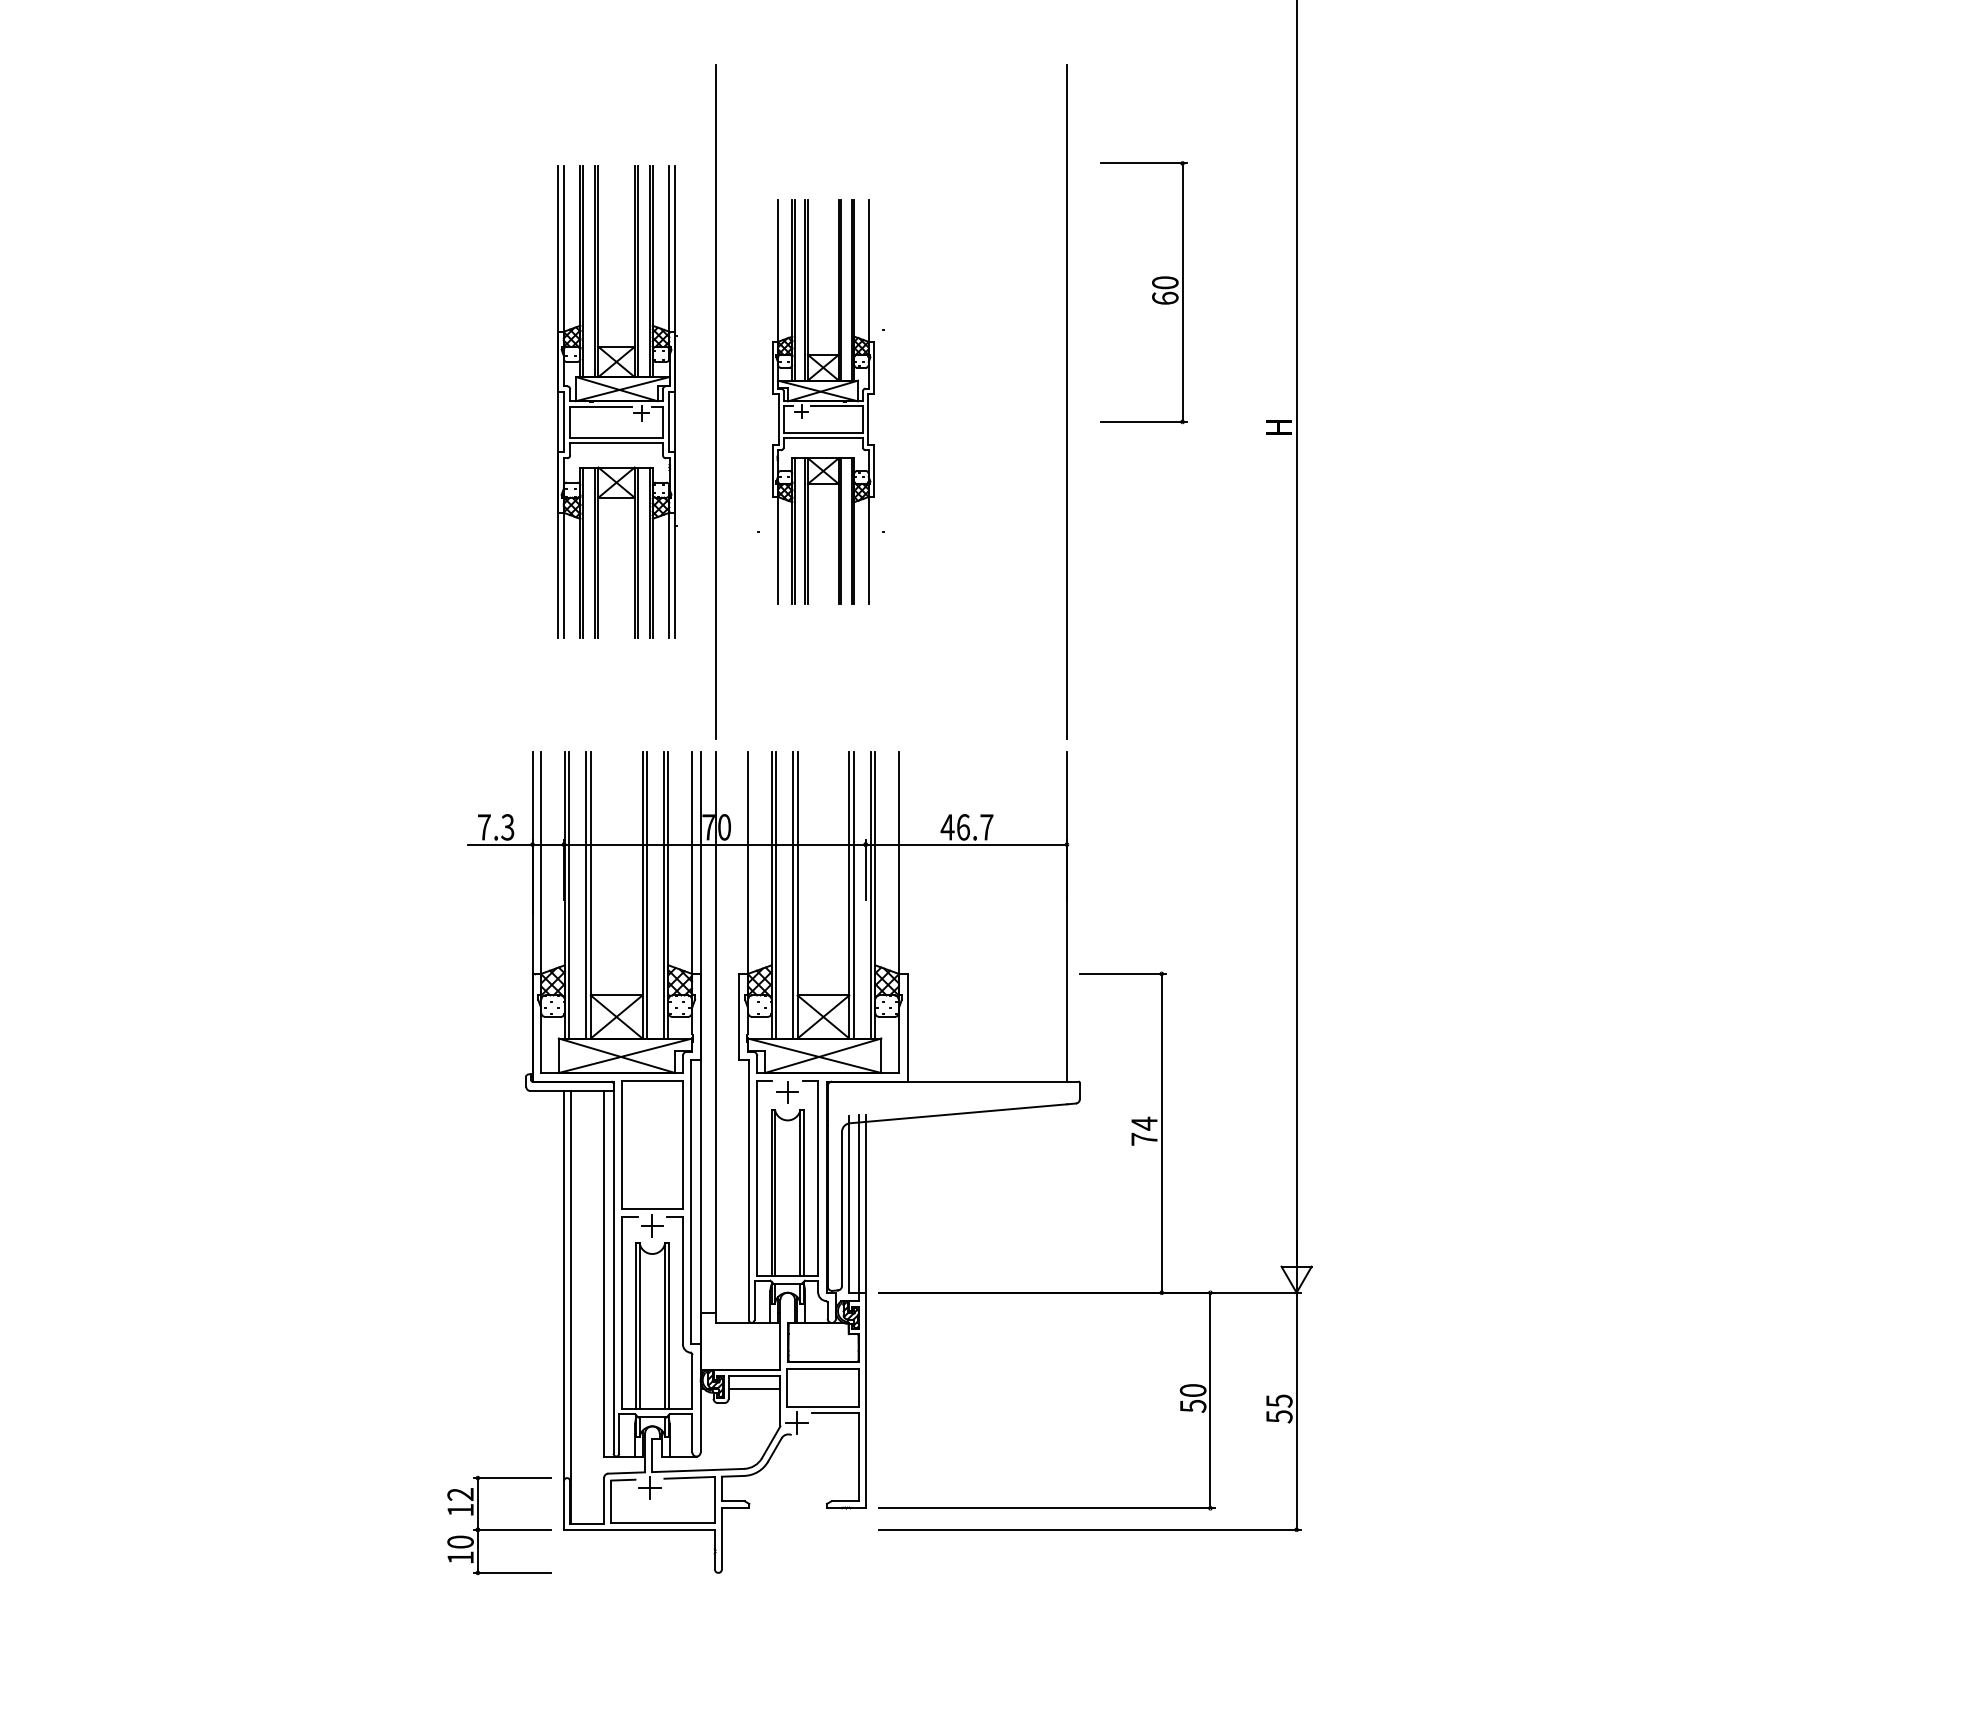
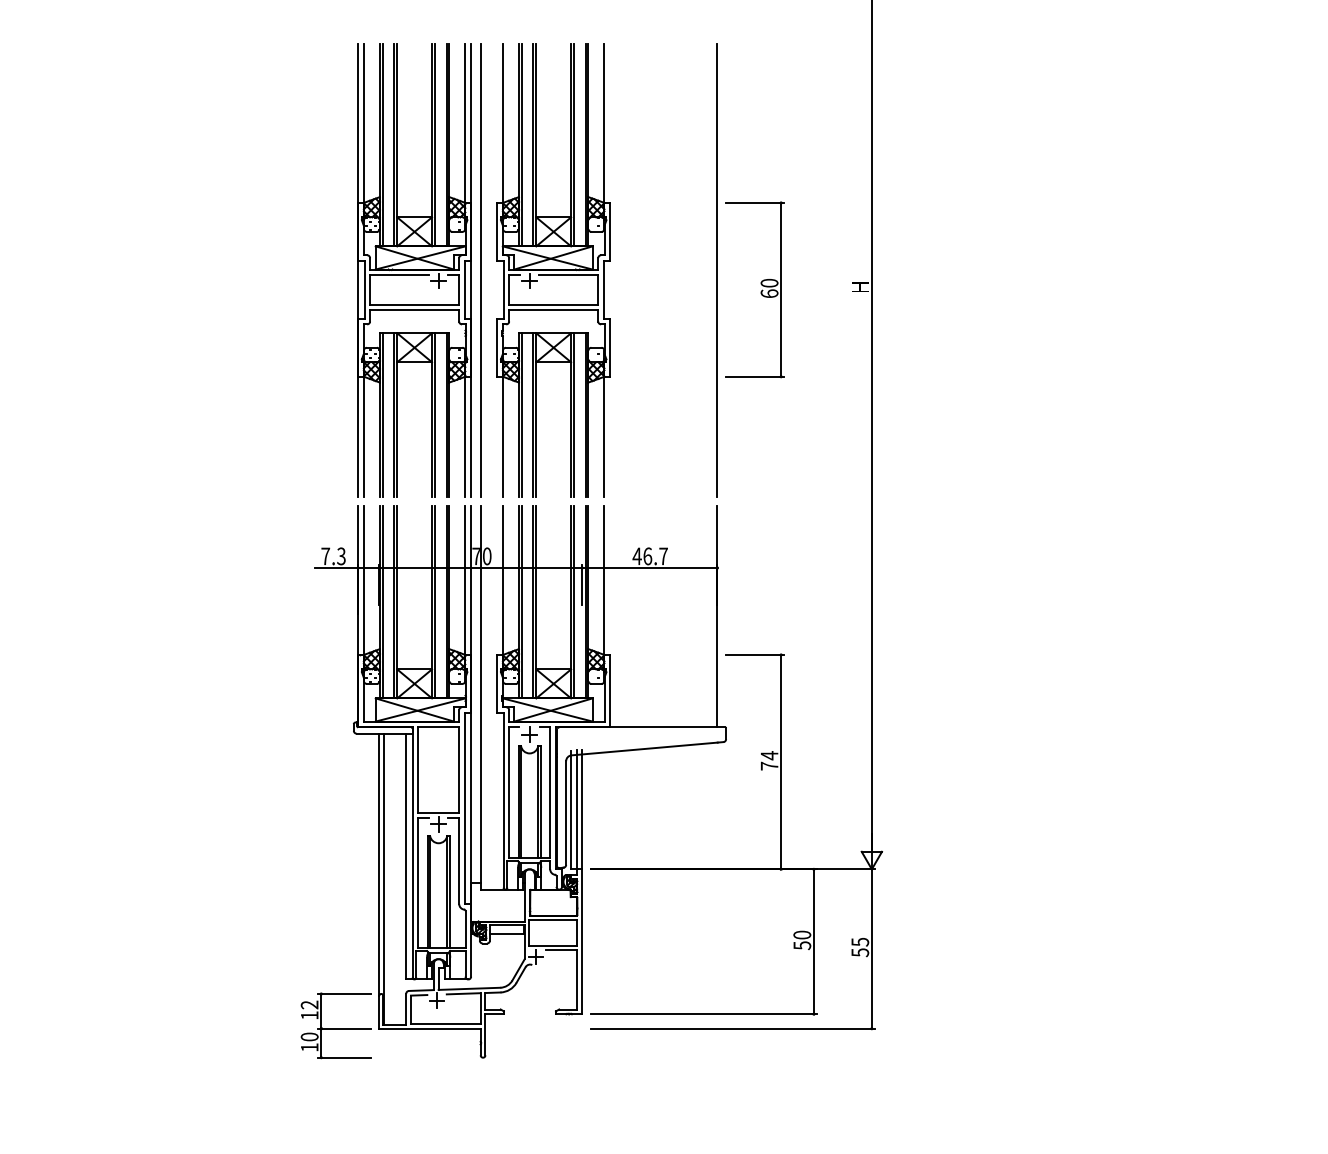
part: (1151, 295) -> (760, 291), moved
part: (616, 402) -> (414, 270), size x1.43
part: (823, 402) -> (553, 270), size x1.67

